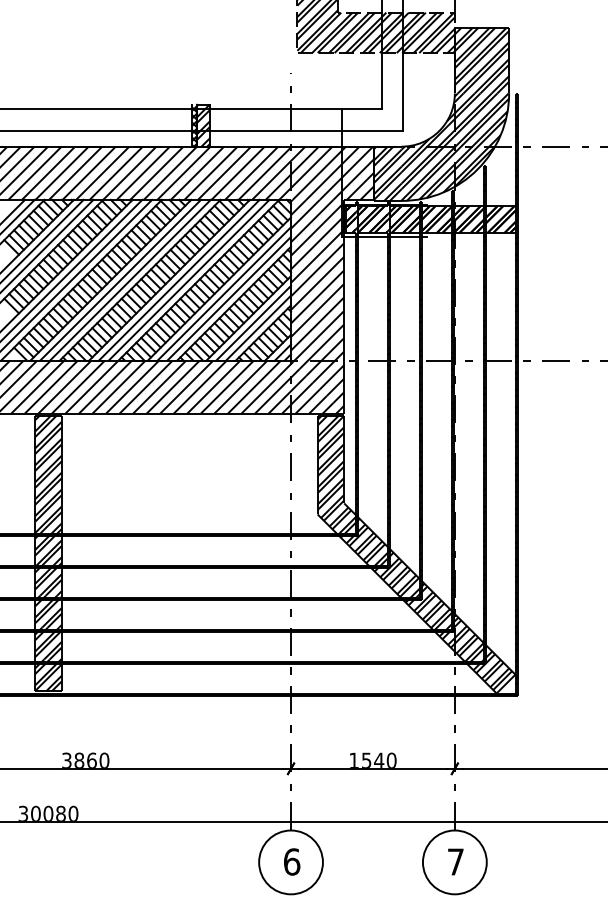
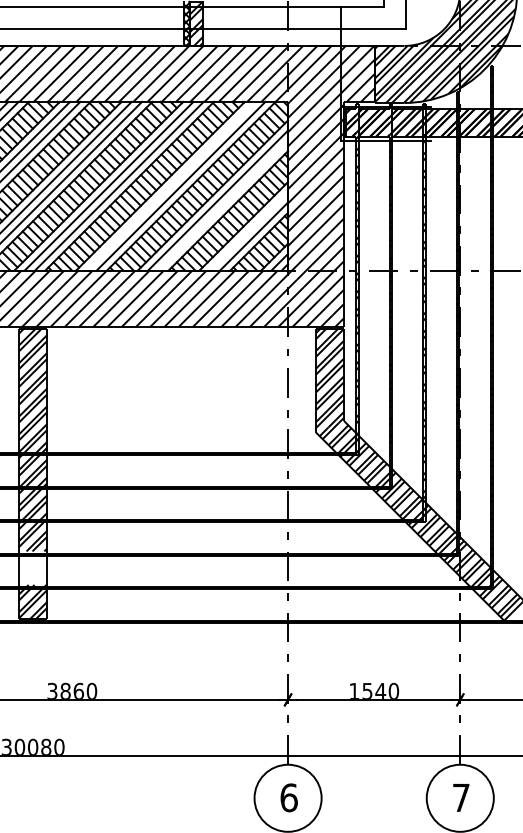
line: (179, 279) -> (170, 185), removed
line: (229, 298) -> (223, 205), removed
line: (253, 322) -> (248, 230), removed
hatch: (48, 643) -> (33, 568), removed

